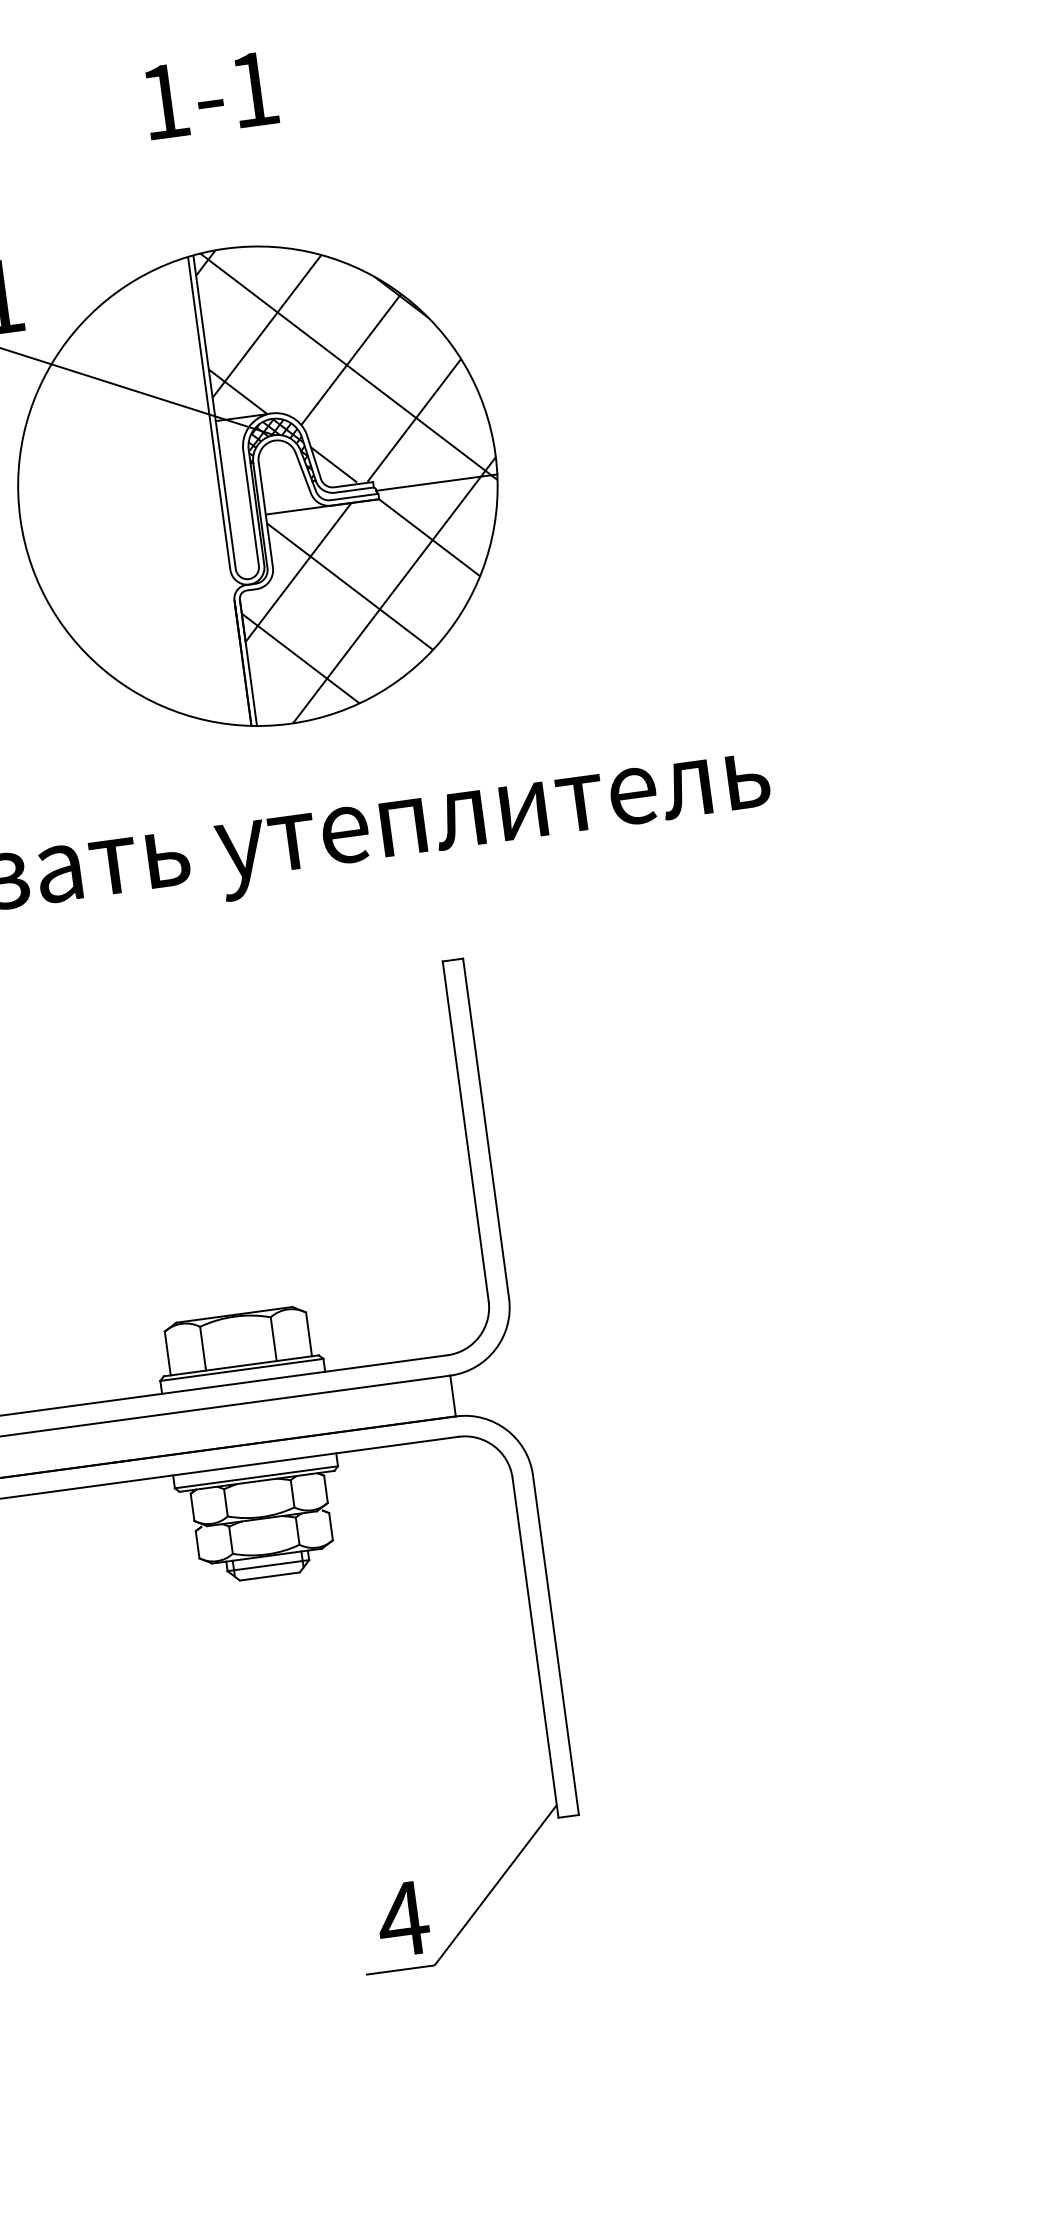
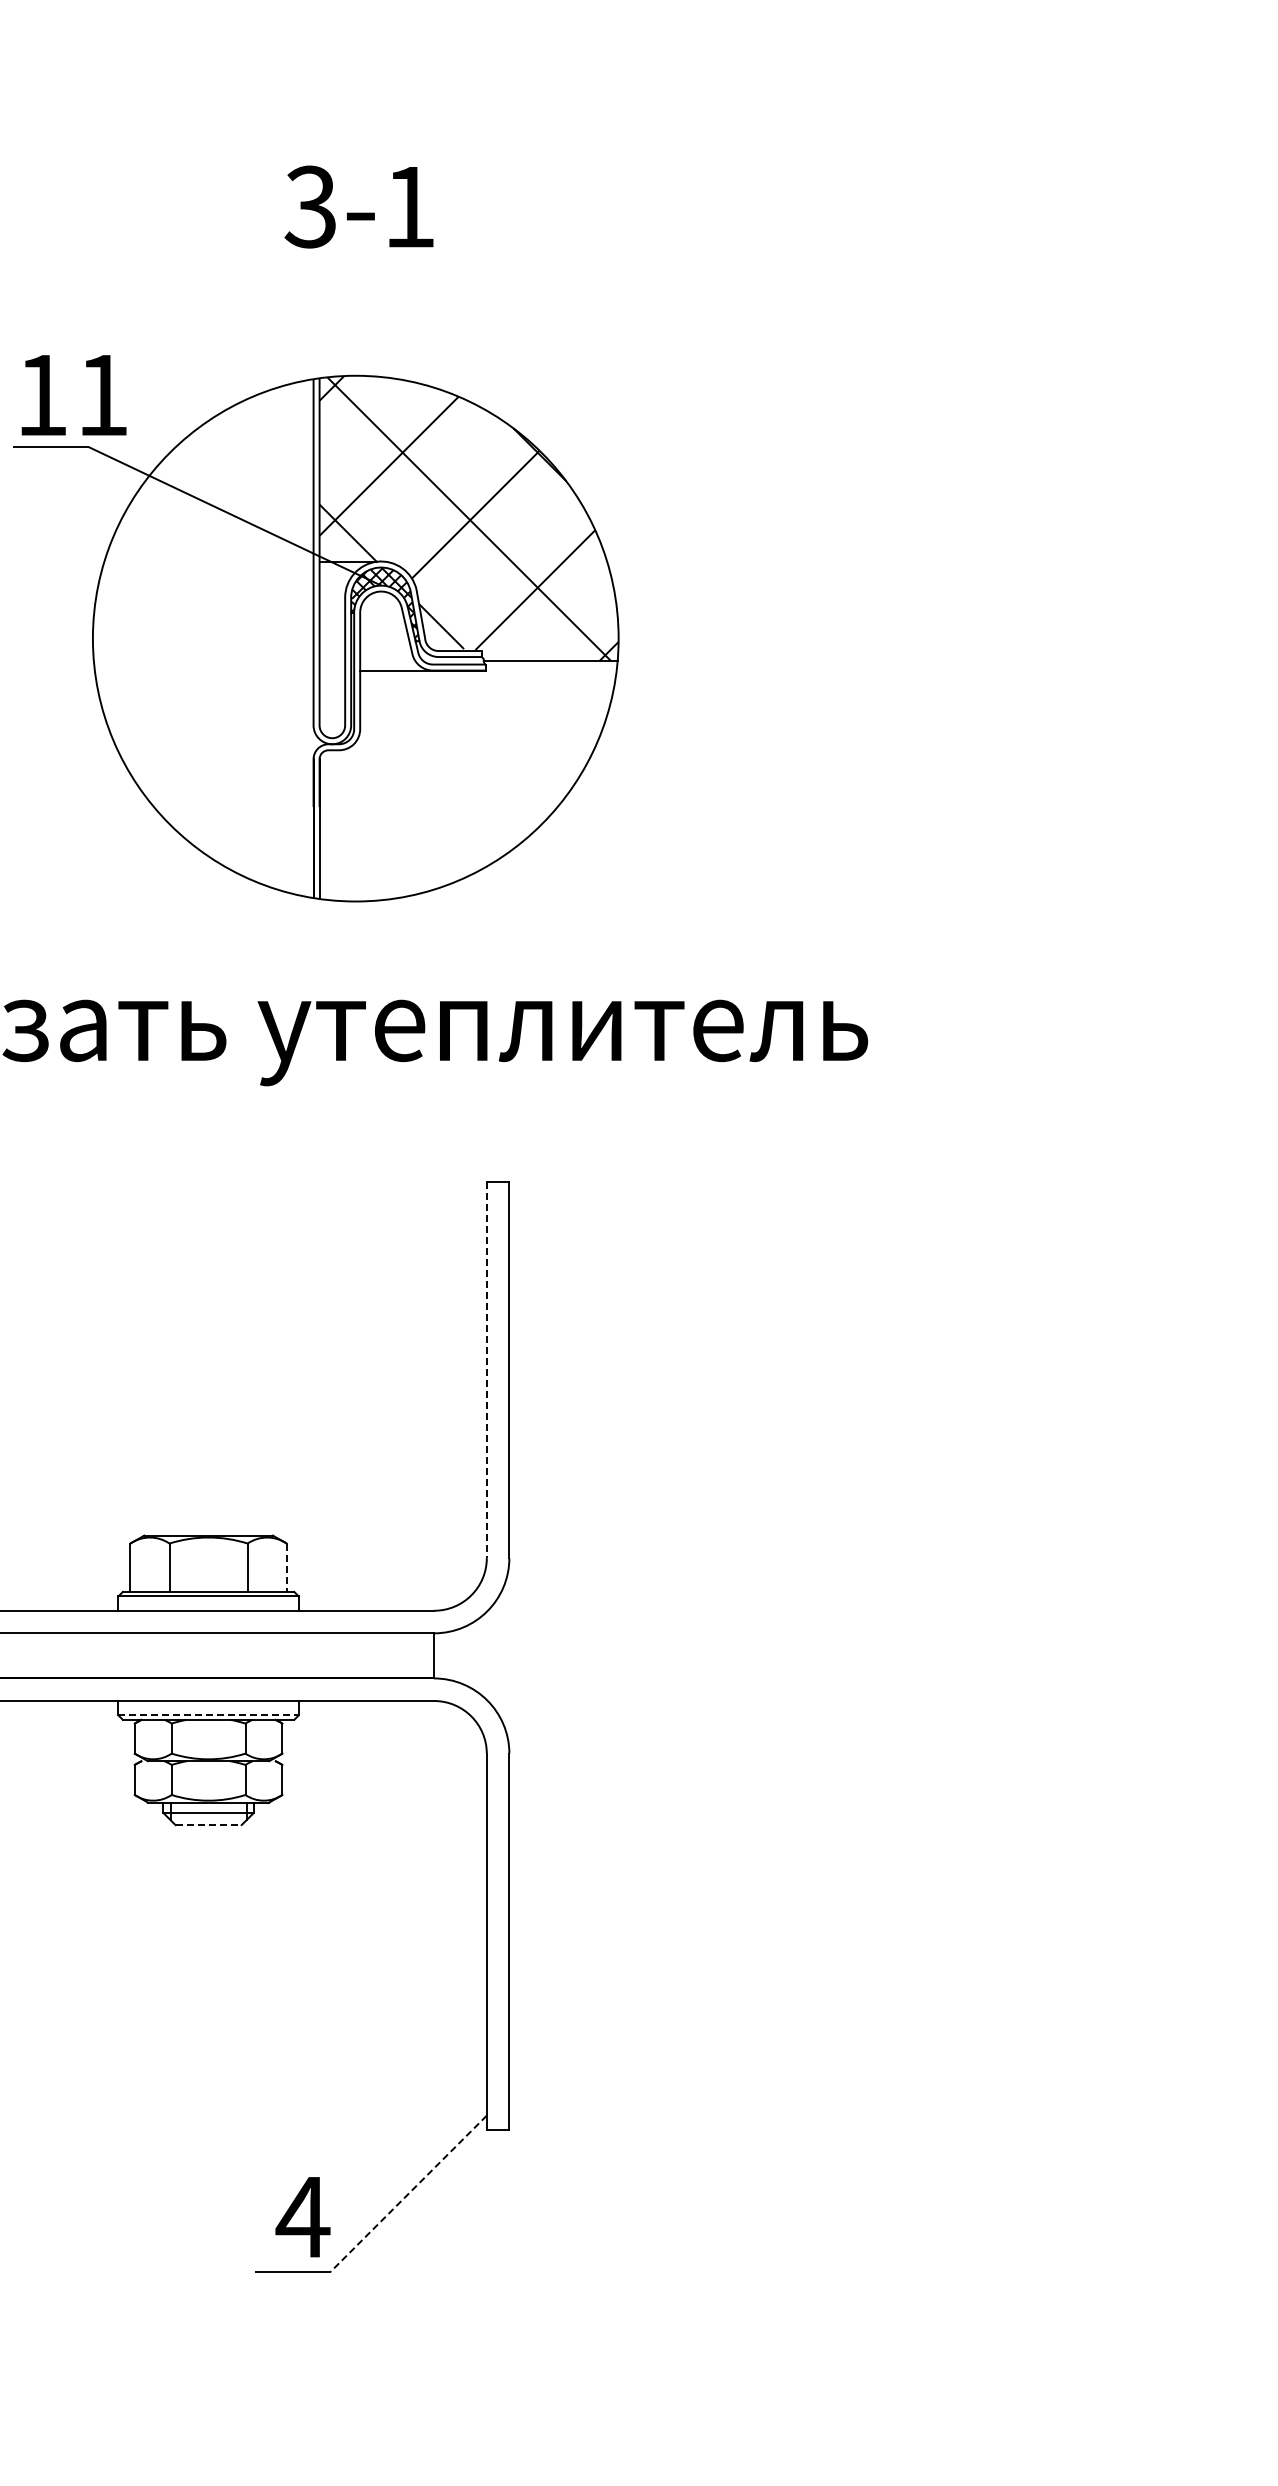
text: (163, 101) -> (309, 206), 1-1 -> 3-1
hatch: (376, 600) -> (467, 780), removed
line: (465, 1131) -> (486, 1370), solid -> dashed
line: (308, 1335) -> (286, 1568), solid -> dashed
line: (257, 1477) -> (209, 1715), solid -> dashed
line: (270, 1576) -> (209, 1825), solid -> dashed
line: (495, 1885) -> (408, 2194), solid -> dashed

